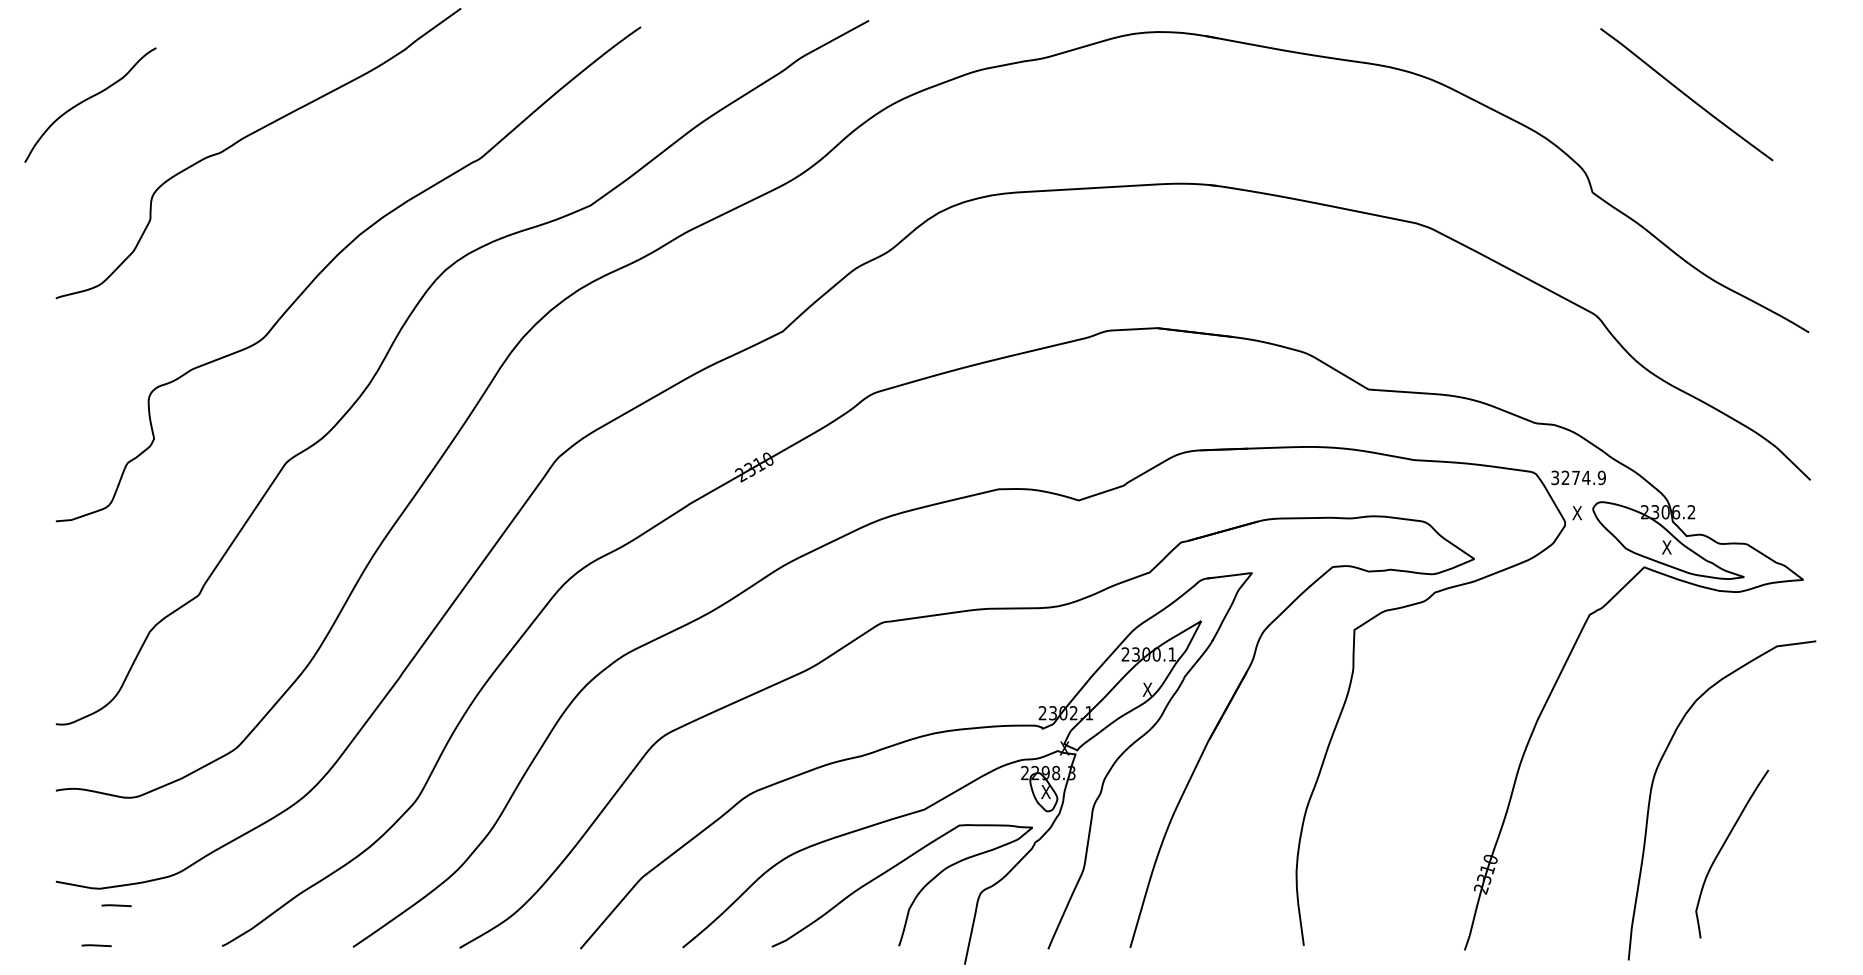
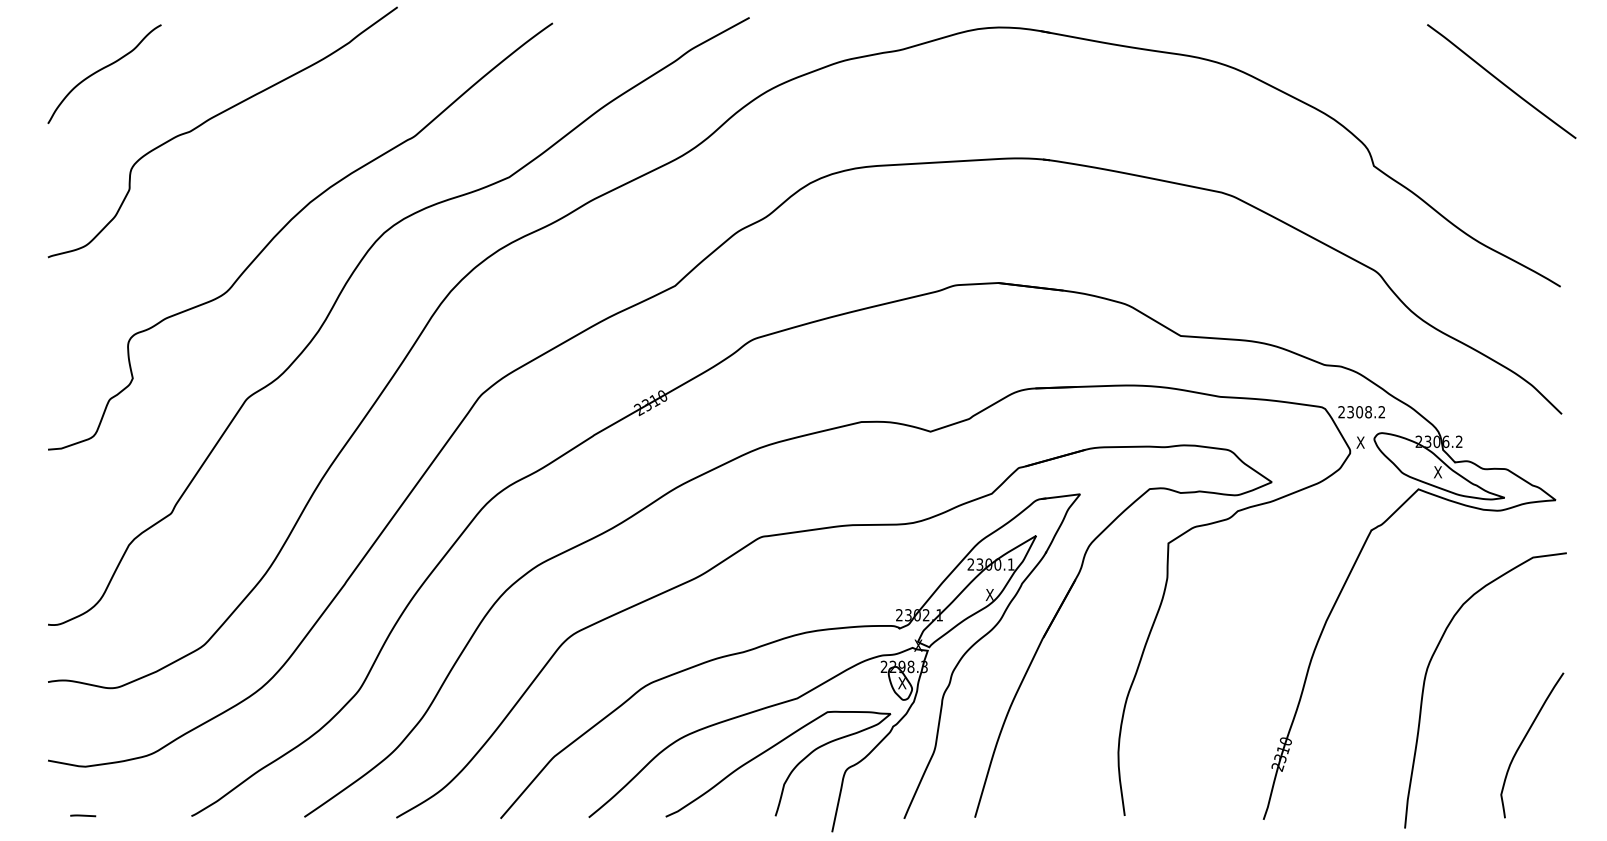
curve: (1686, 94) -> (1501, 81), moved
curve: (87, 100) -> (102, 70), moved
text: (1578, 477) -> (1361, 411), 3274.9 -> 2308.2
curve: (1722, 848) -> (1523, 740), moved
line: (116, 905) -> (100, 781), removed

